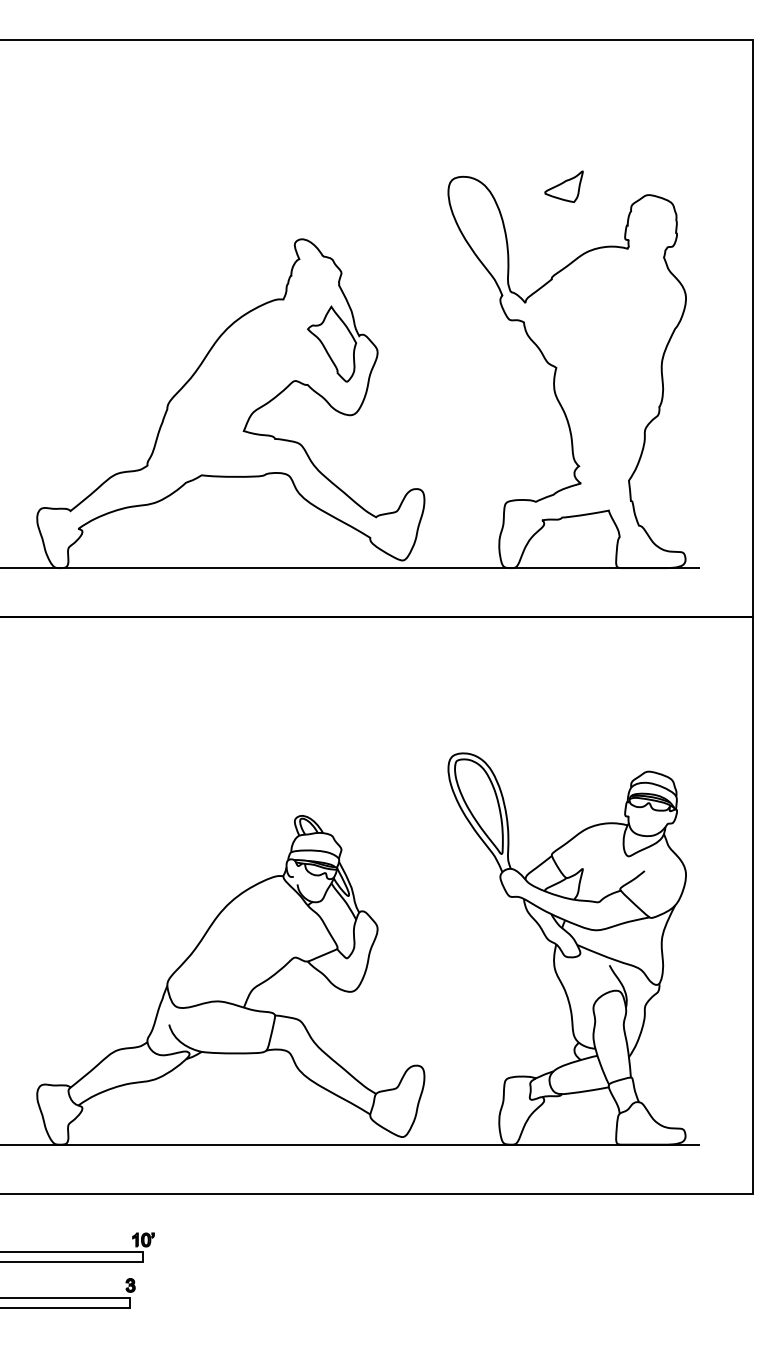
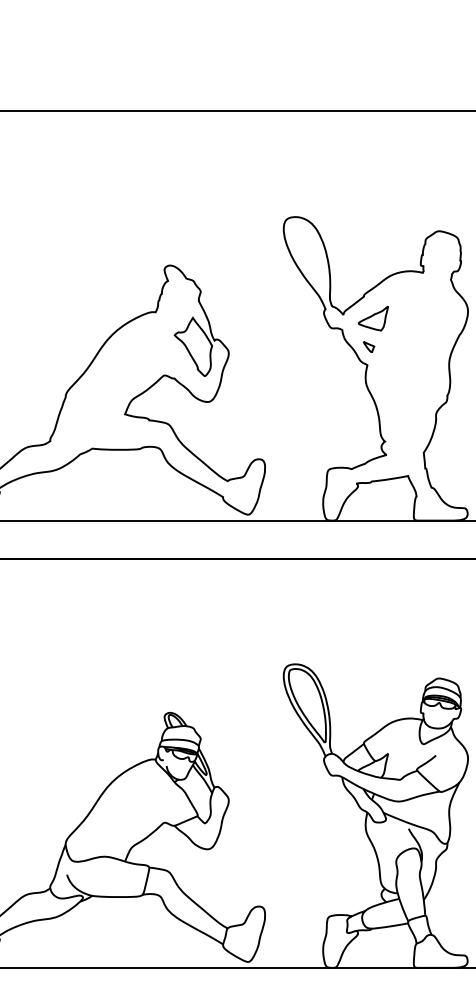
part: (563, 186) -> (372, 318), moved
part: (558, 344) -> (369, 347), added

